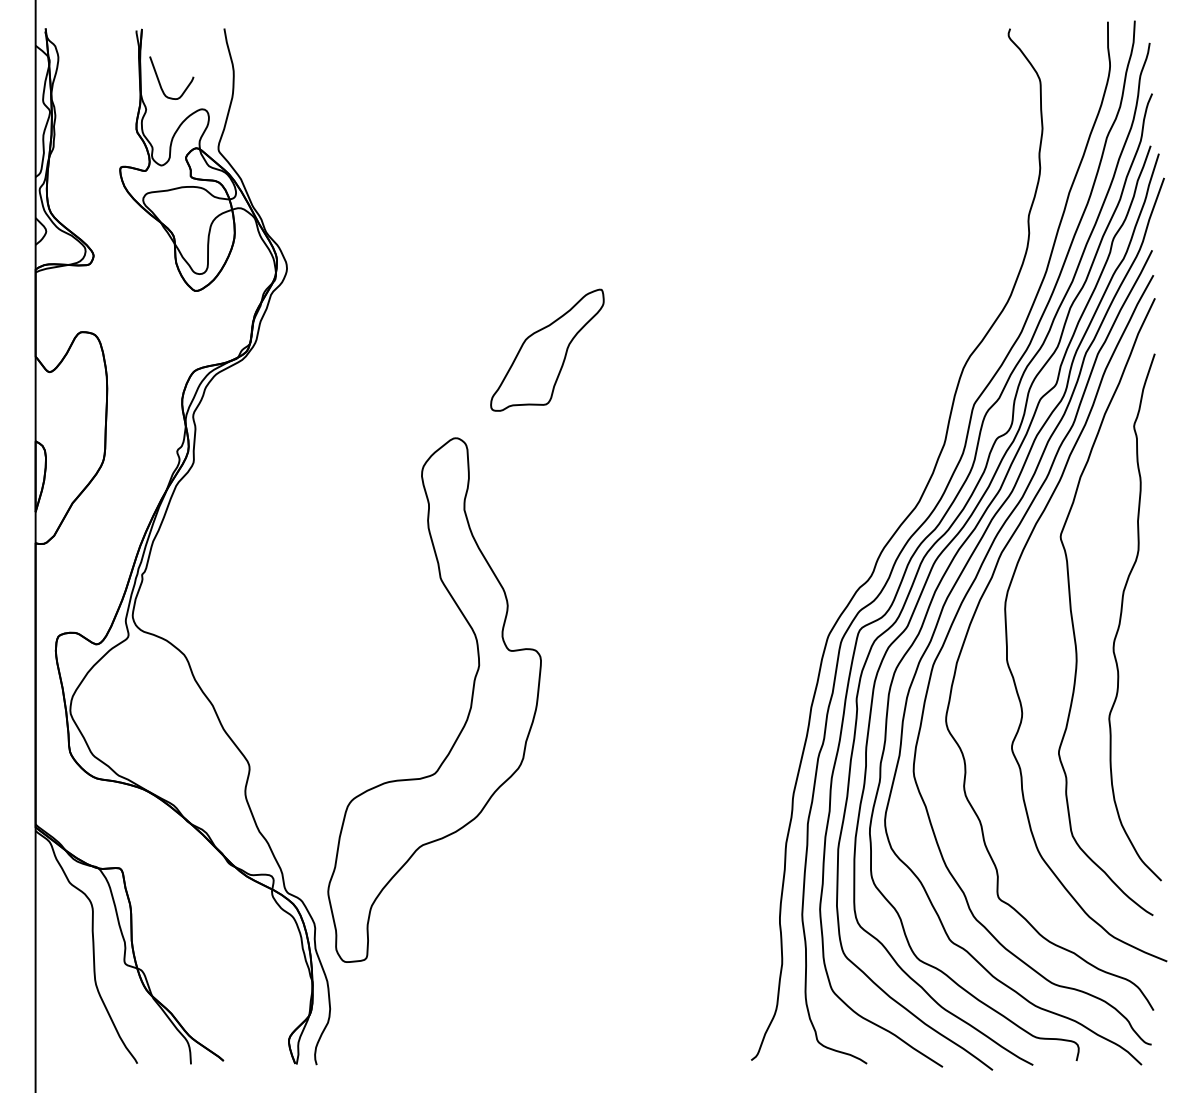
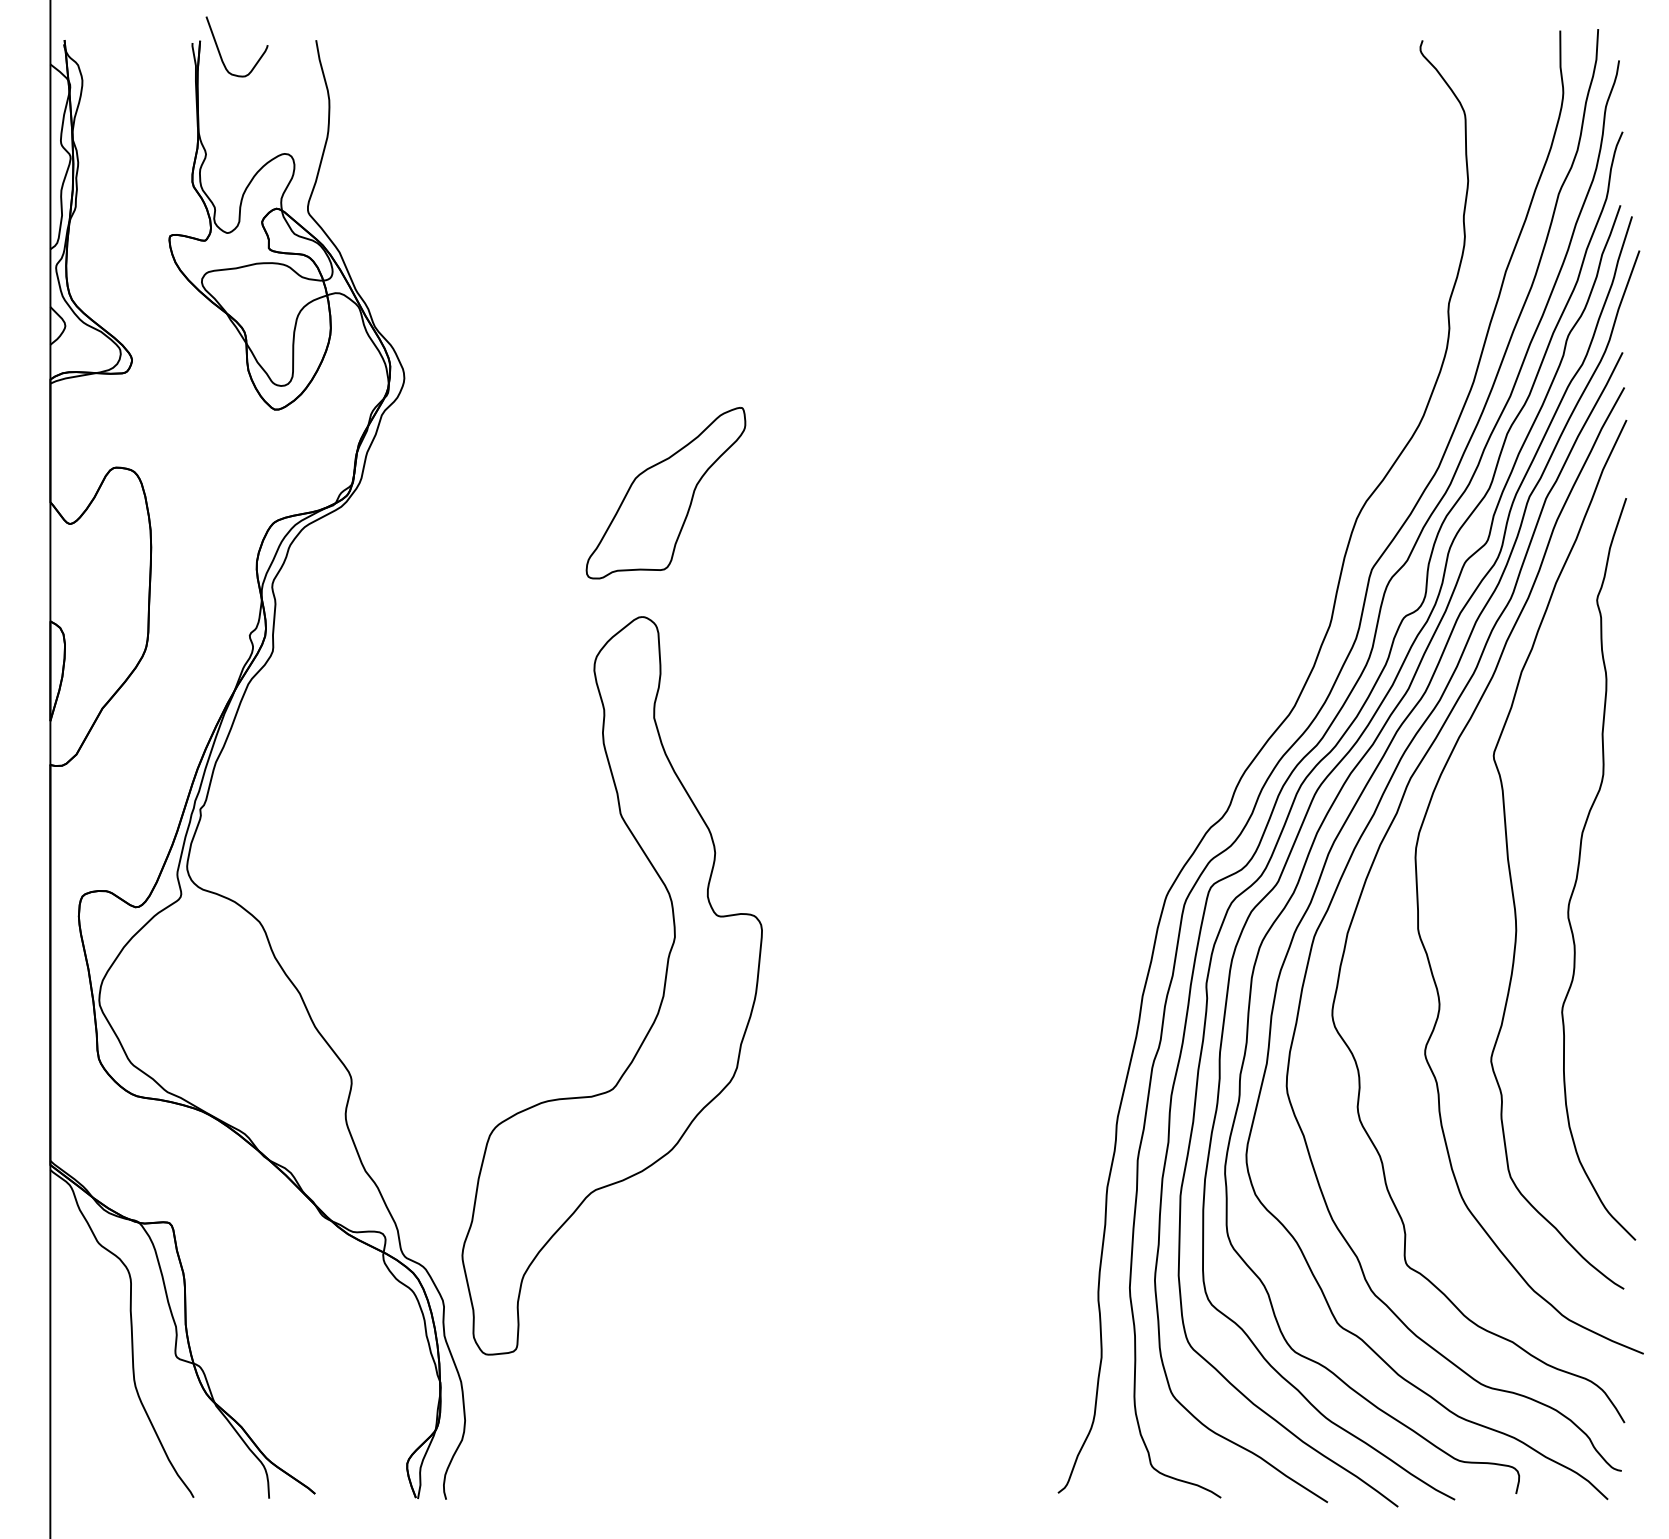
curve: (159, 82) -> (220, 52), moved
part: (547, 349) -> (665, 492), moved

